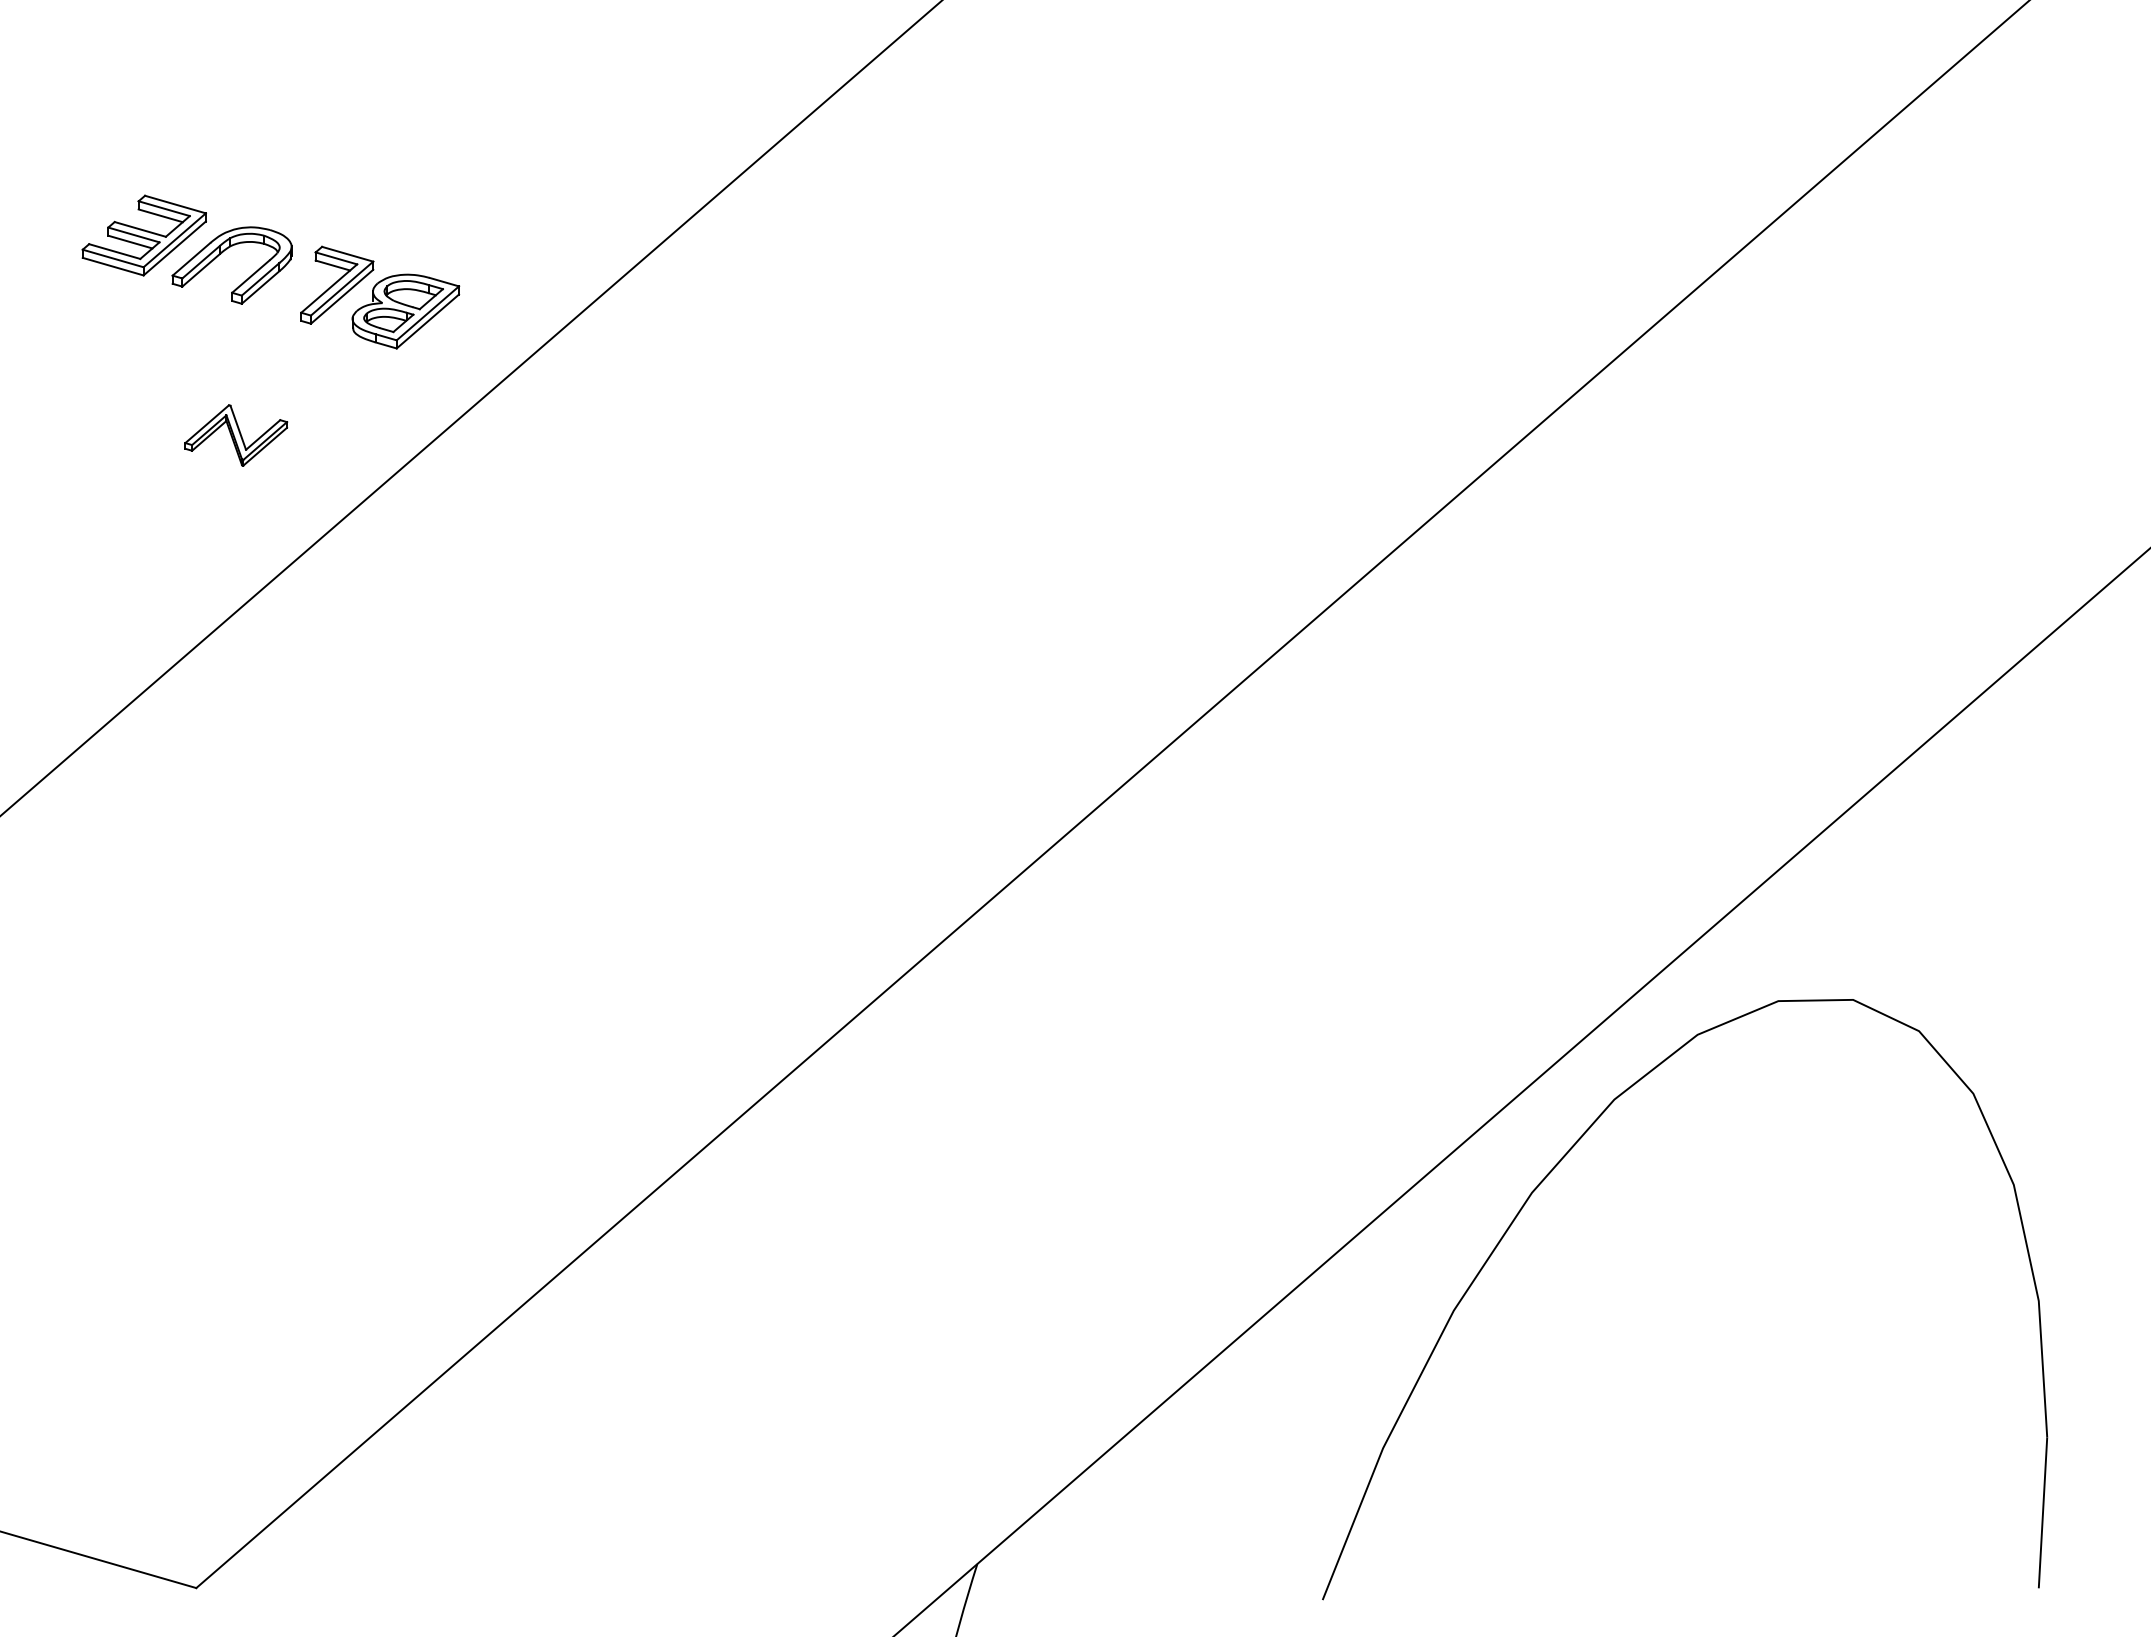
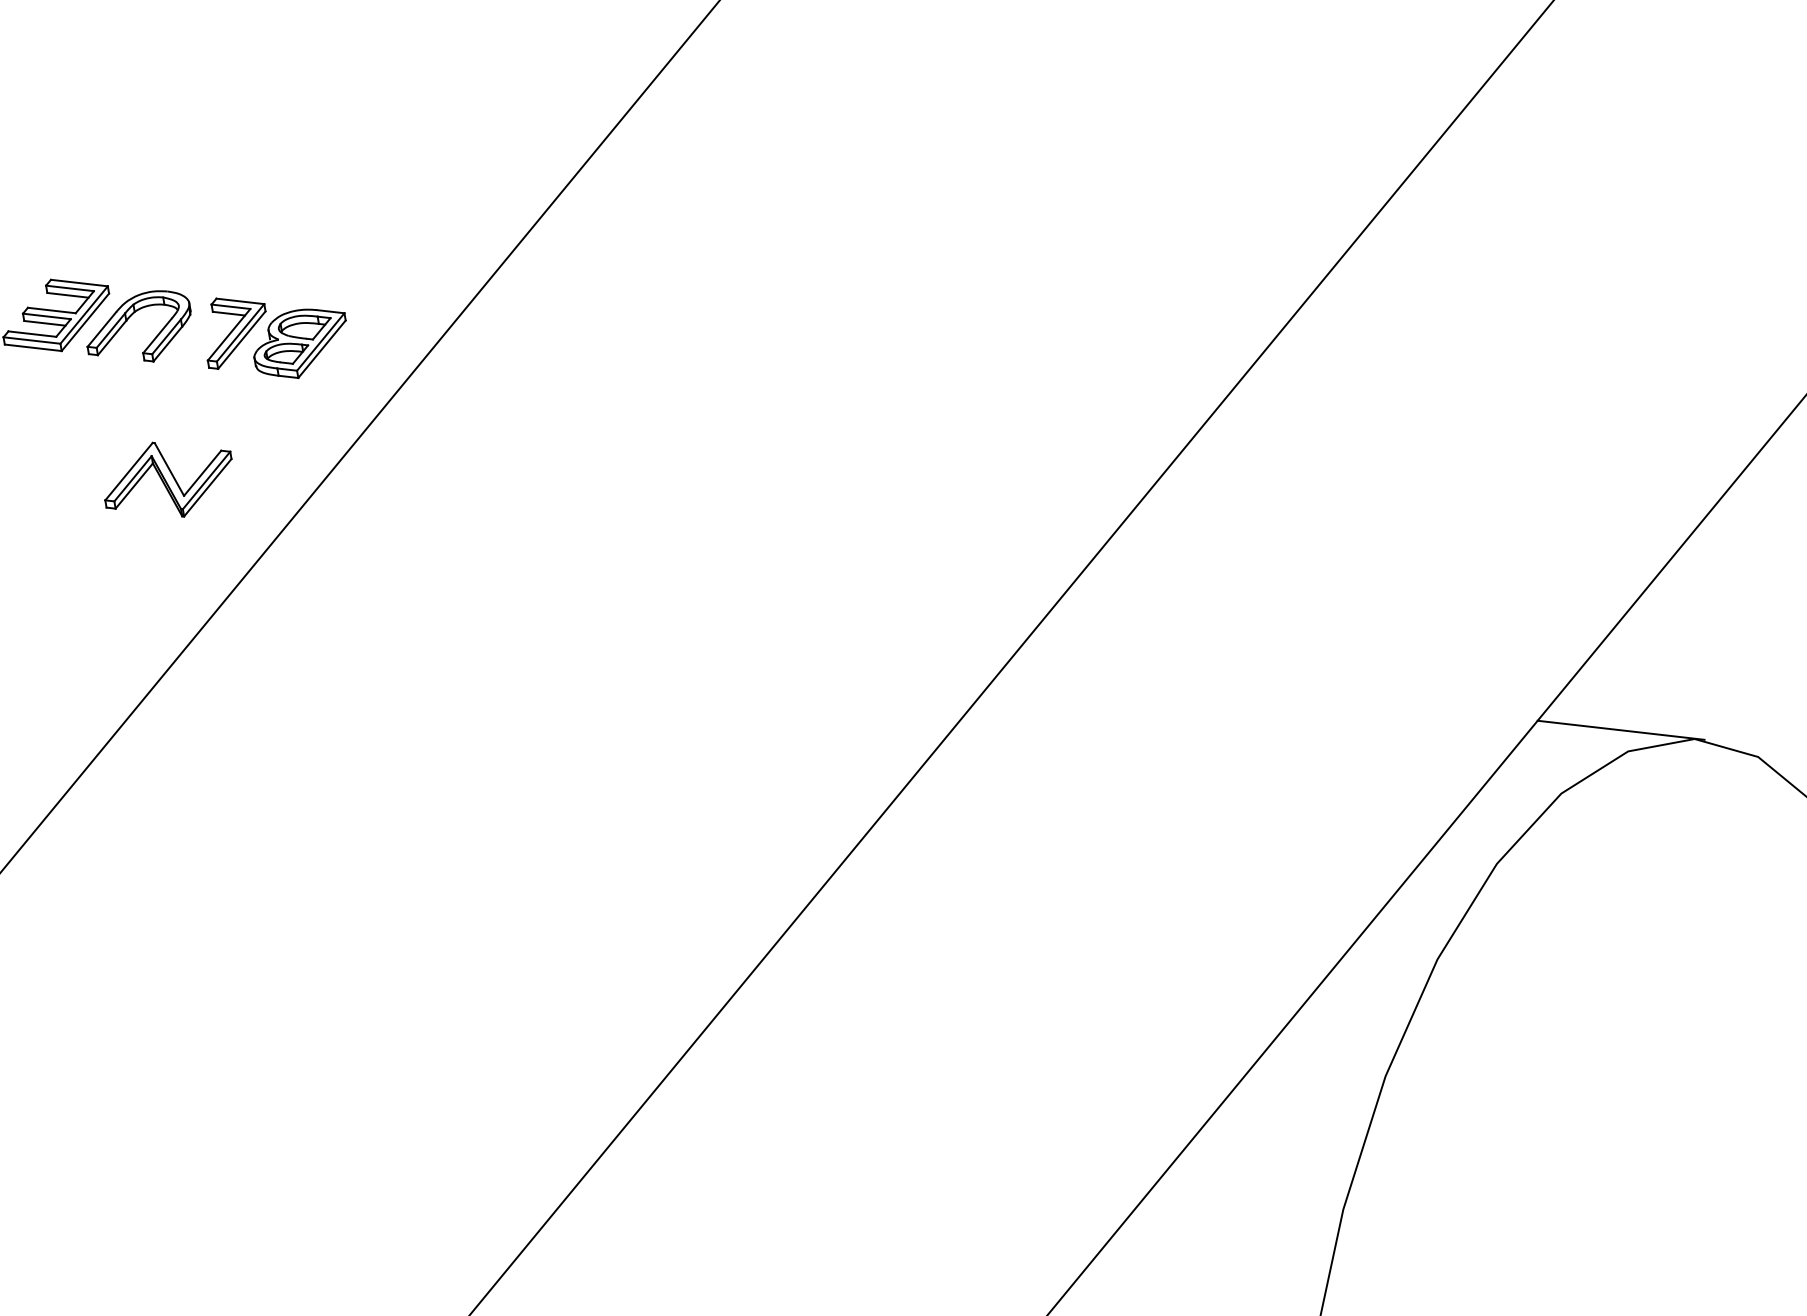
part: (235, 435) -> (167, 479), size x1.43
line: (1774, 976) -> (1621, 730), added

